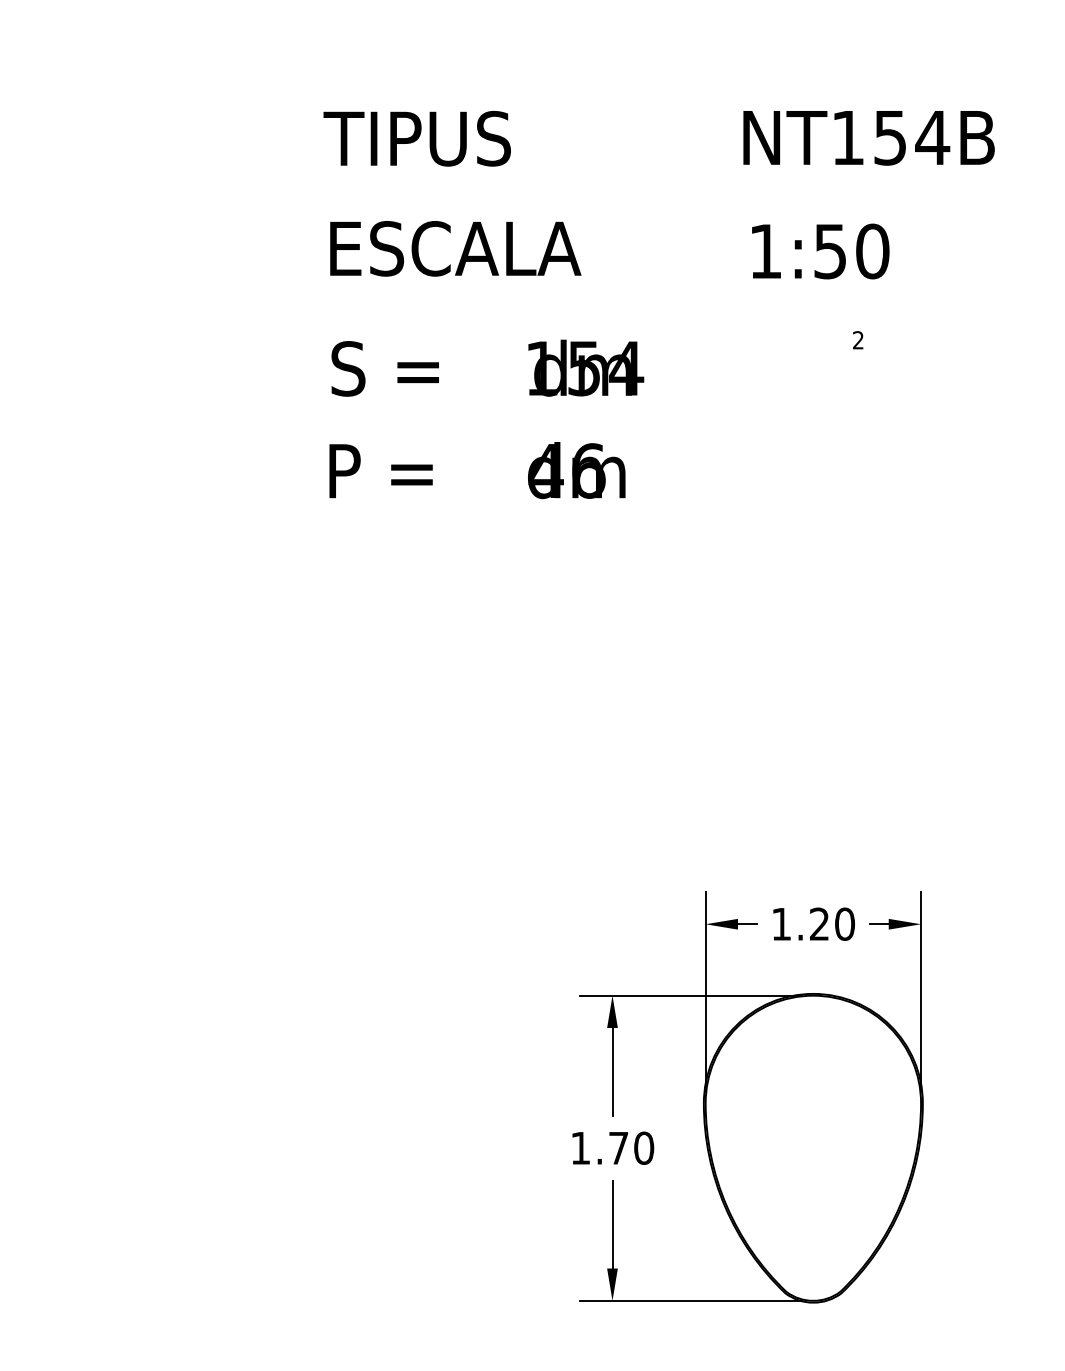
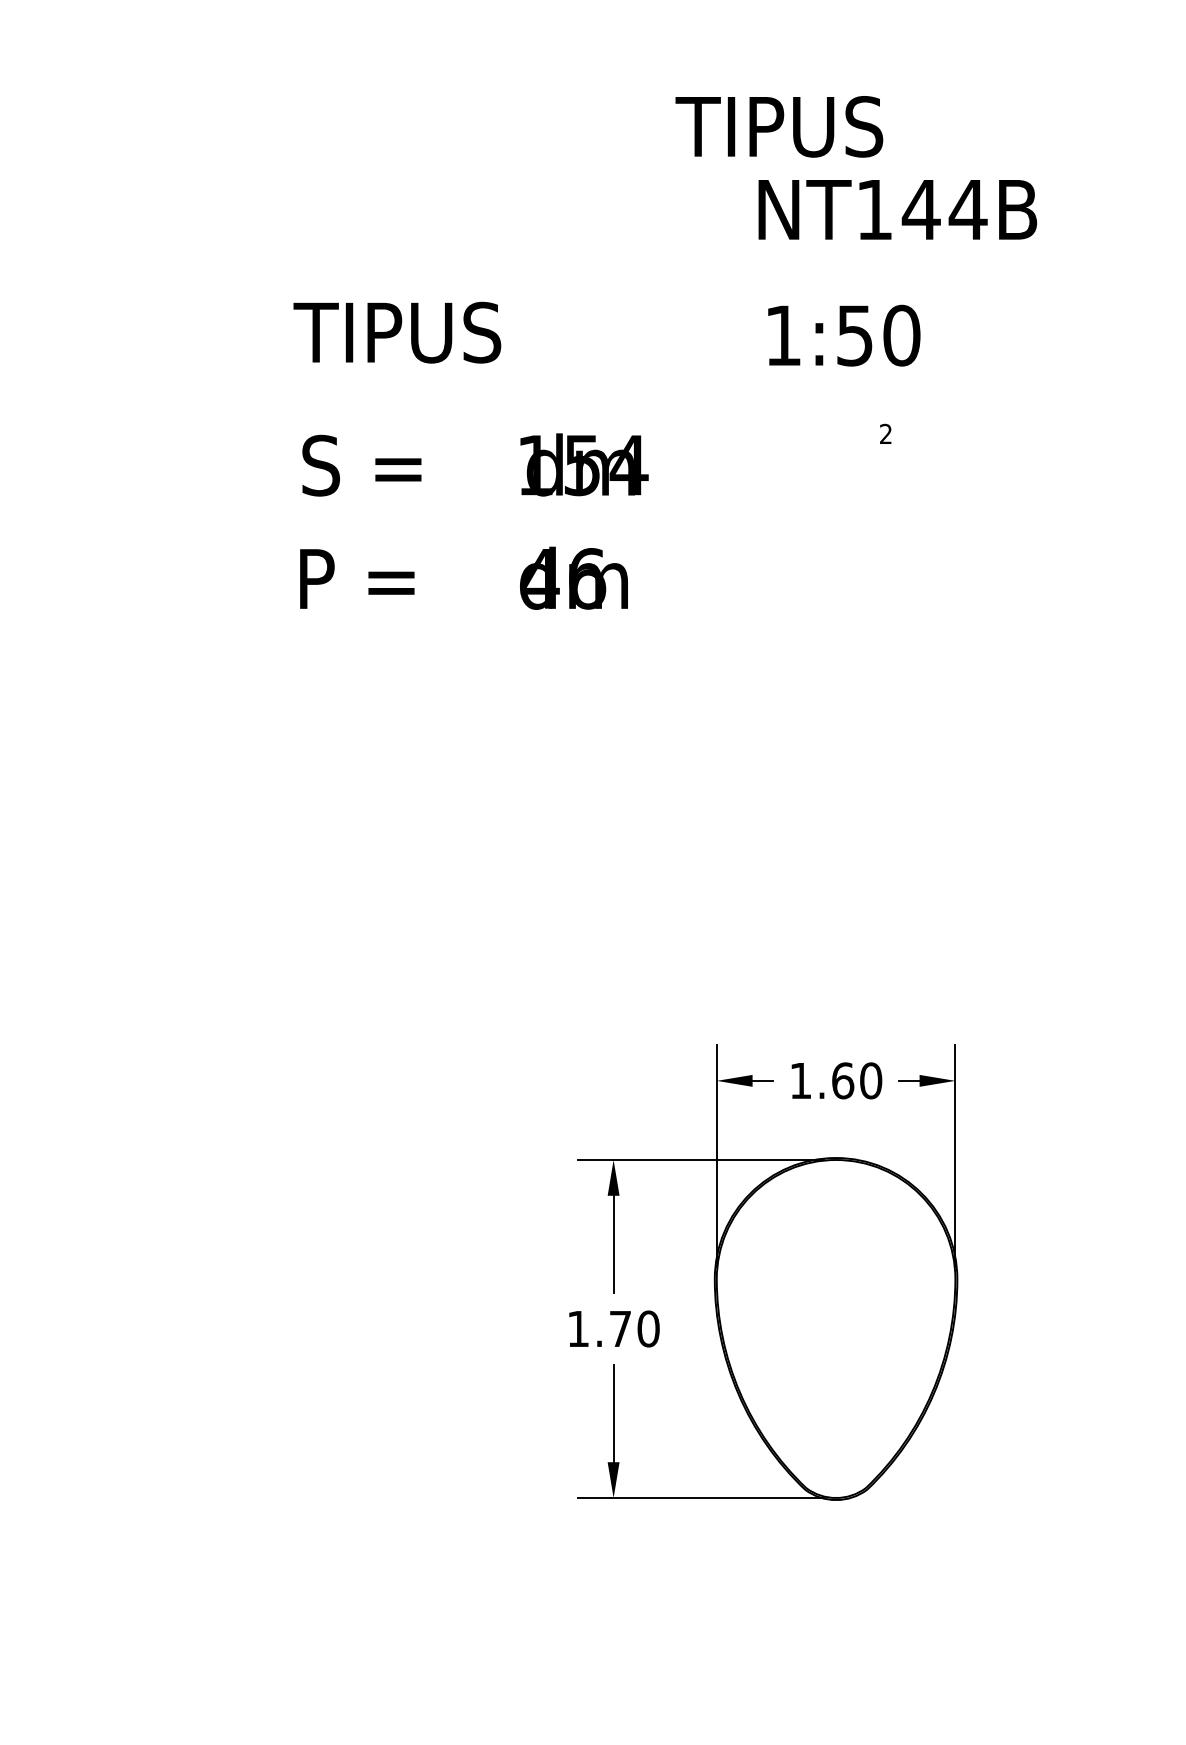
text: (417, 138) -> (779, 126), moved
text: (889, 138) -> (920, 210), NT154B -> NT144B
text: (452, 248) -> (436, 332), ESCALA -> TIPUS
text: (820, 923) -> (843, 1080), 1.20 -> 1.60

